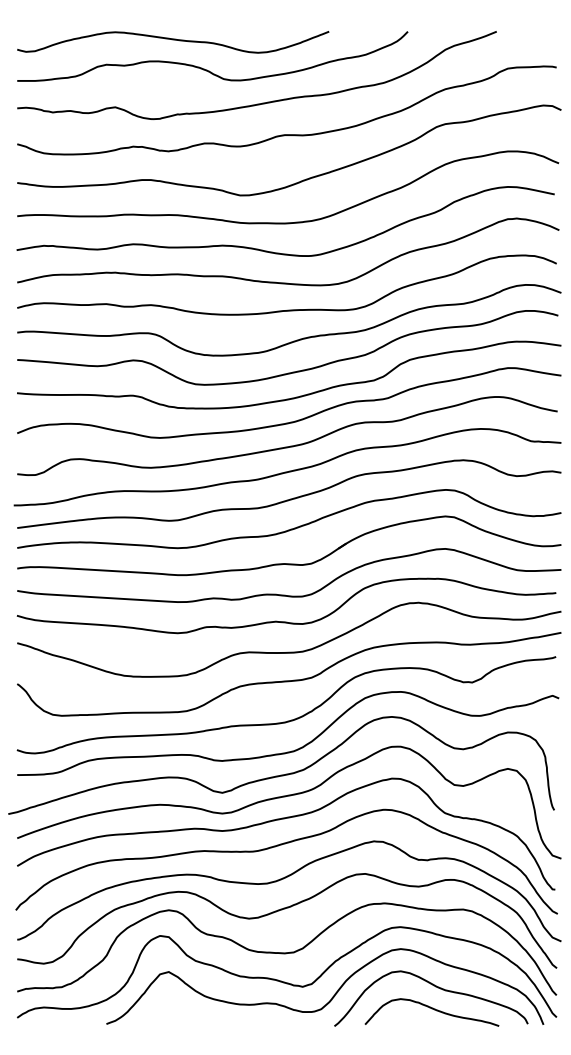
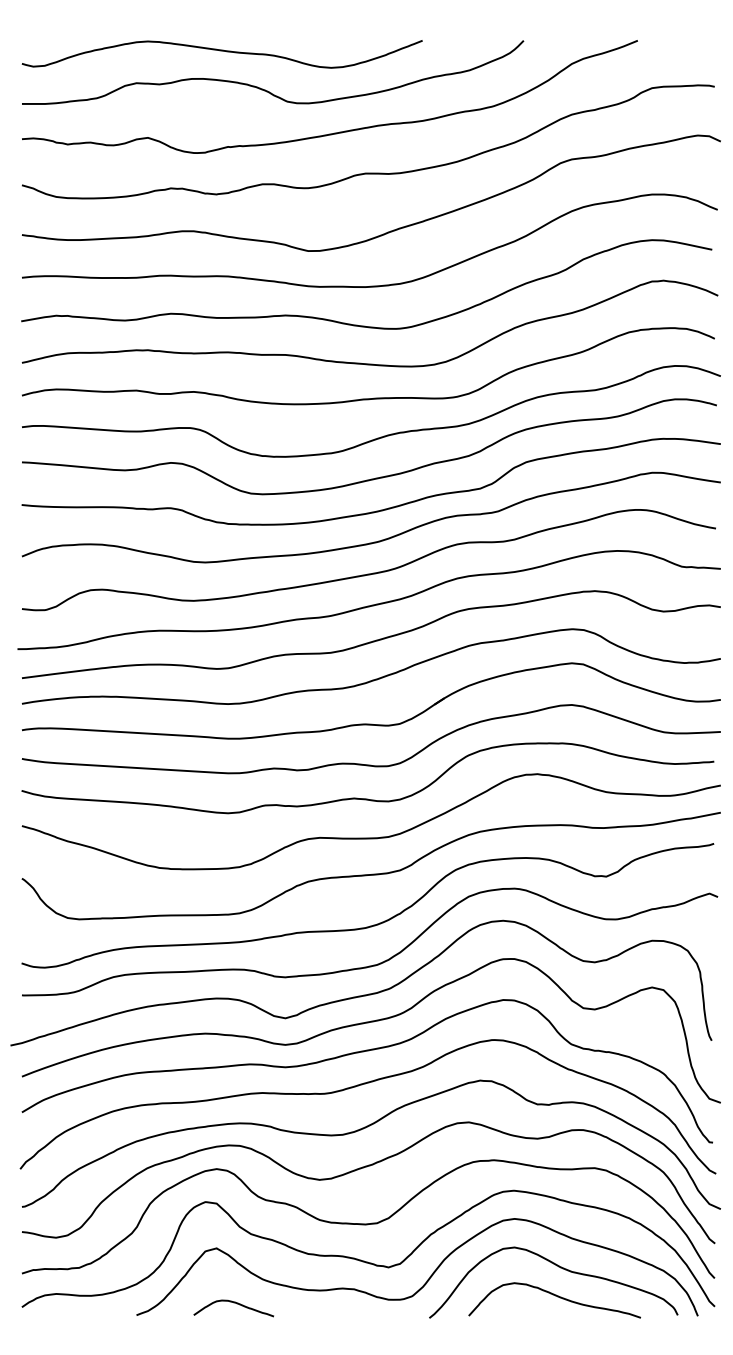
curve: (183, 1015) -> (235, 1304), added

